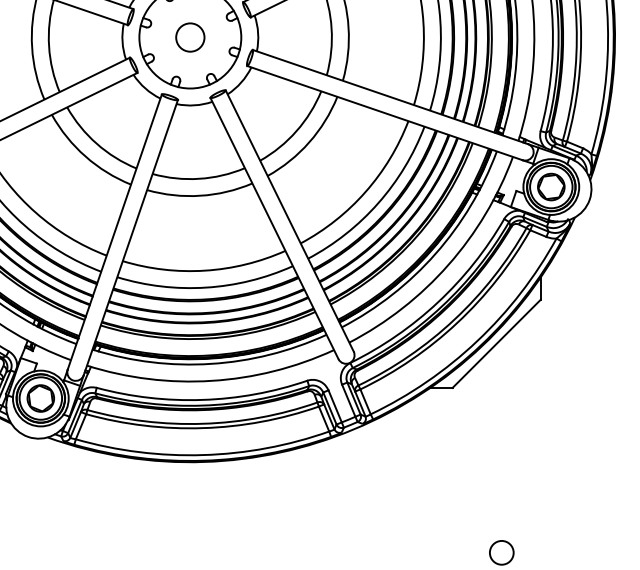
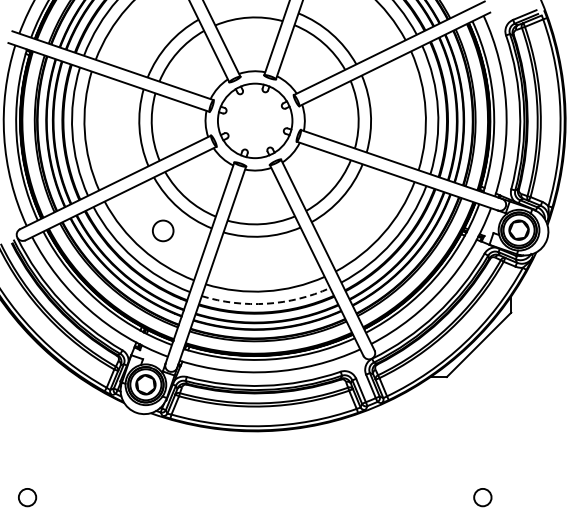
circle: (190, 36) -> (163, 230), moved
arc: (205, 287) -> (266, 303), solid -> dashed

